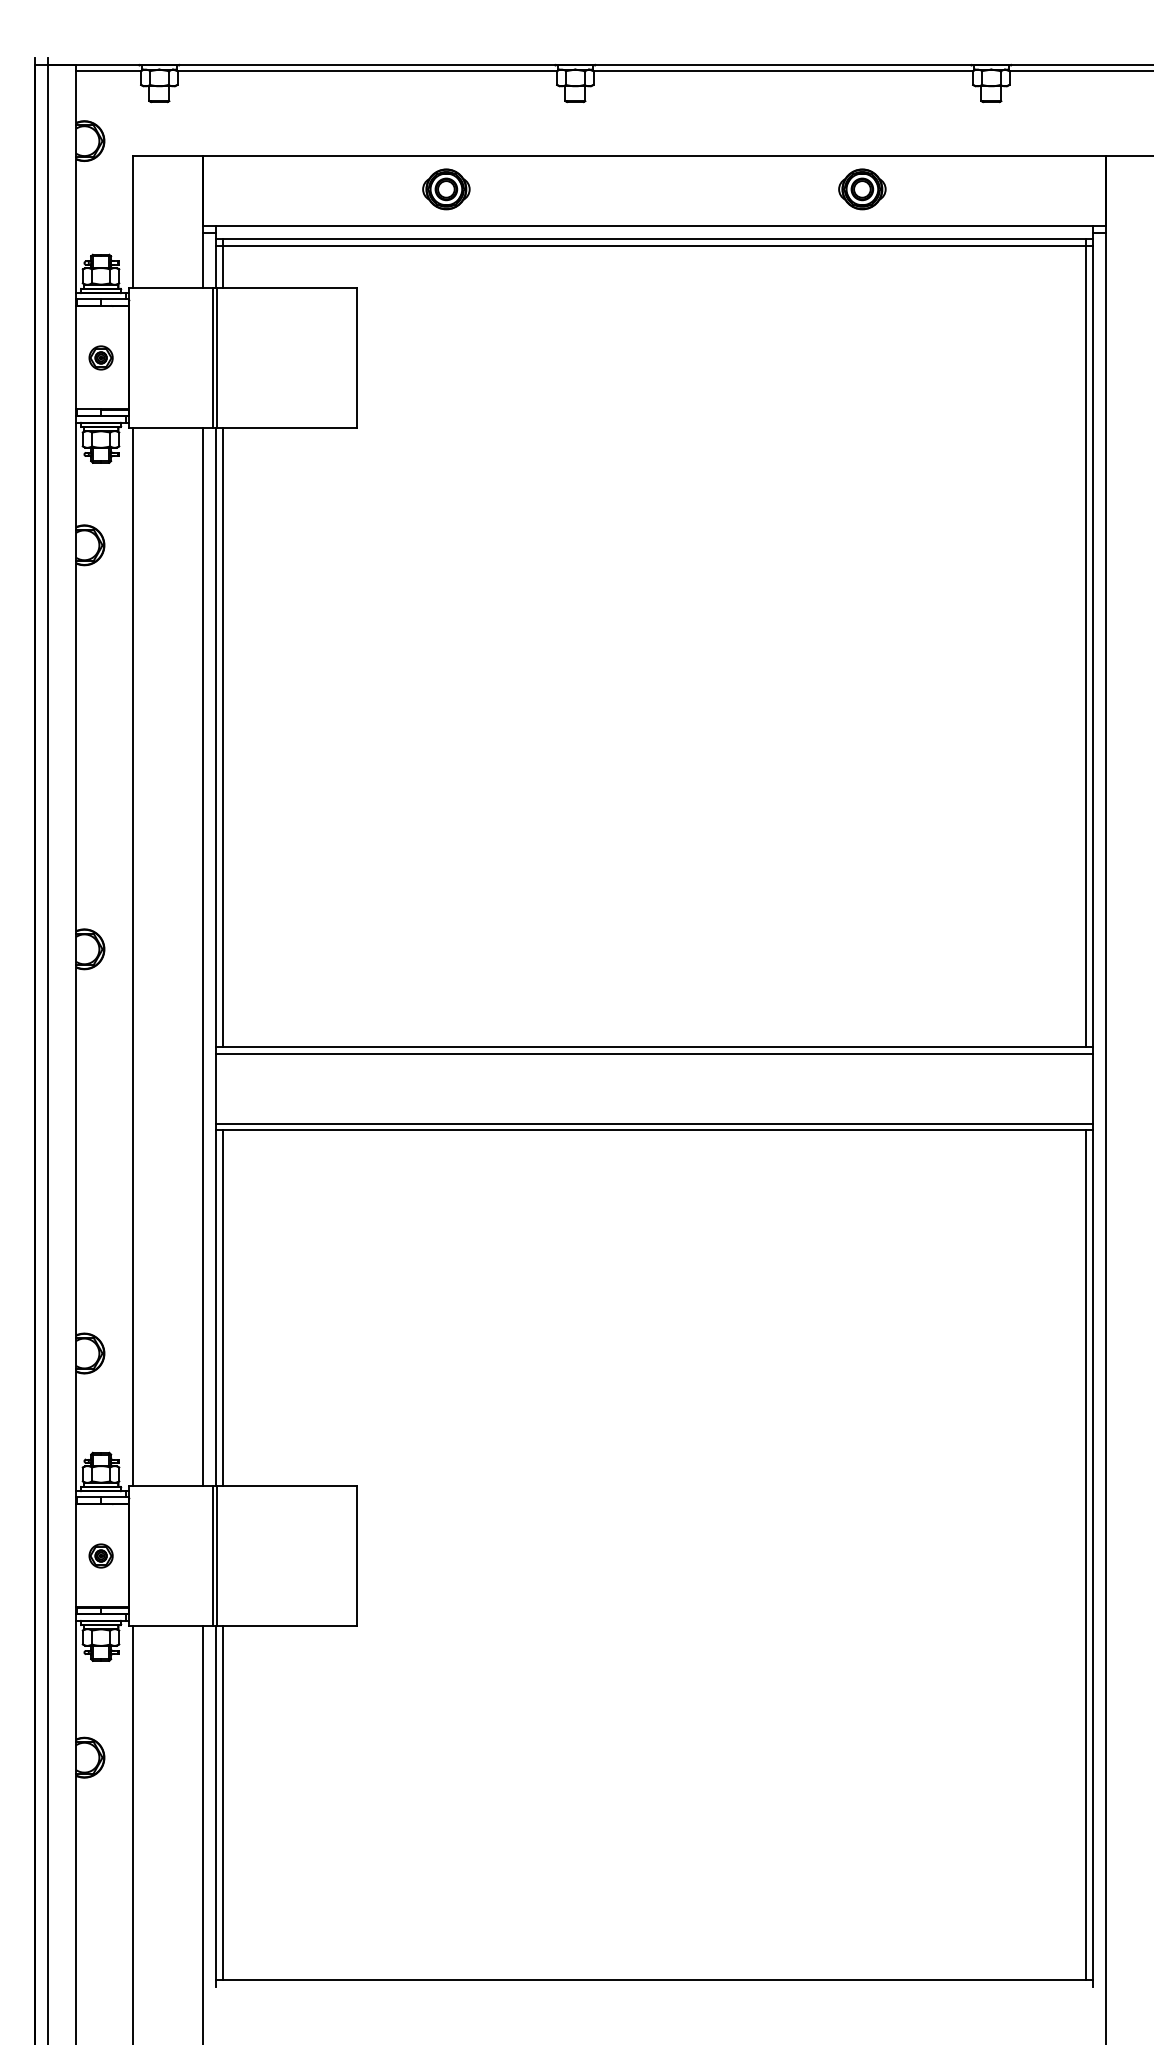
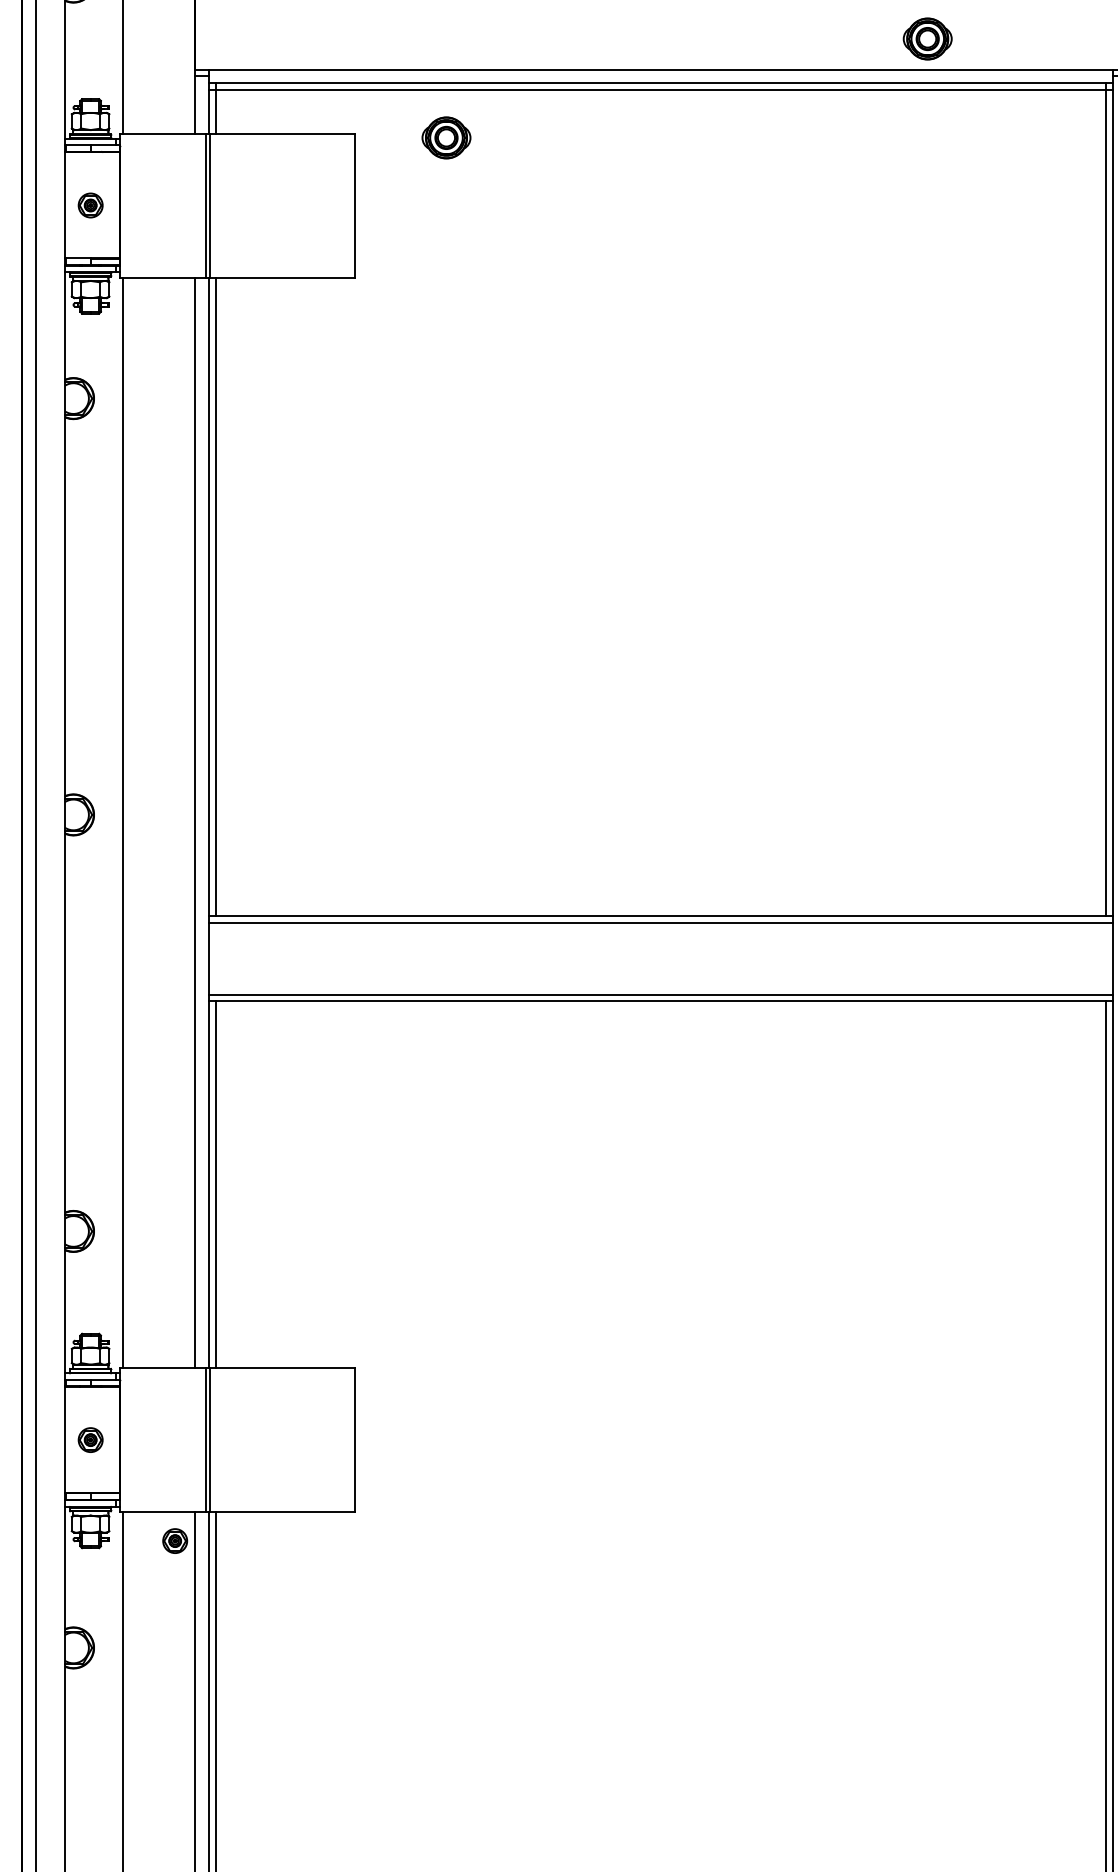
part: (446, 189) -> (446, 138), moved
part: (862, 189) -> (927, 39), moved
part: (182, 1653) -> (174, 1540), added

